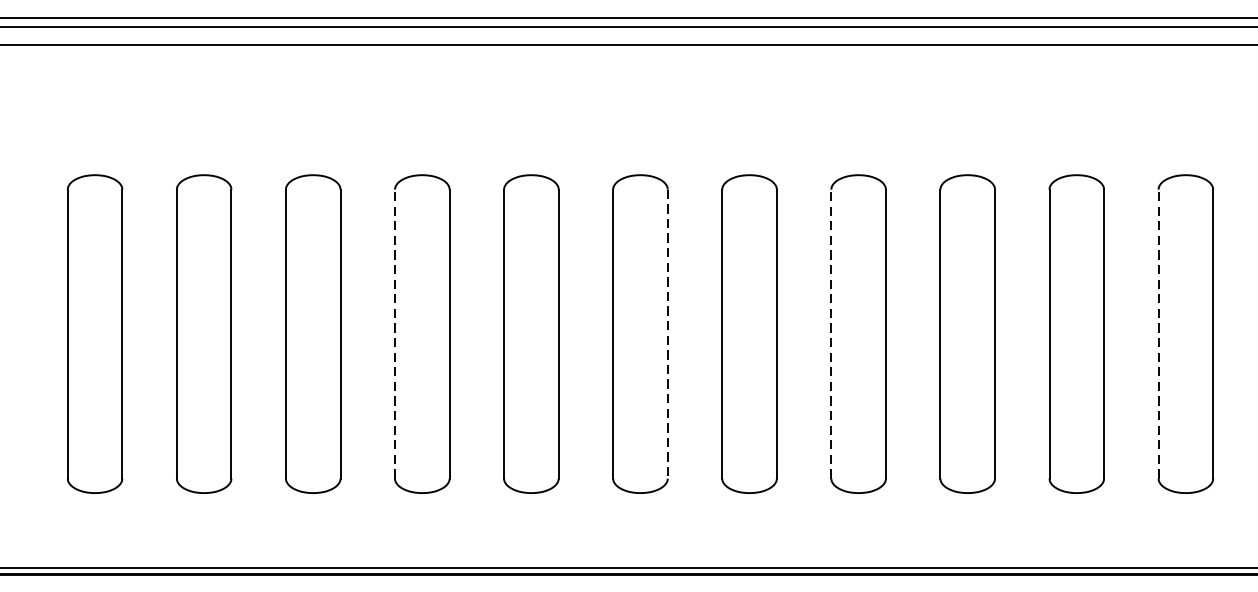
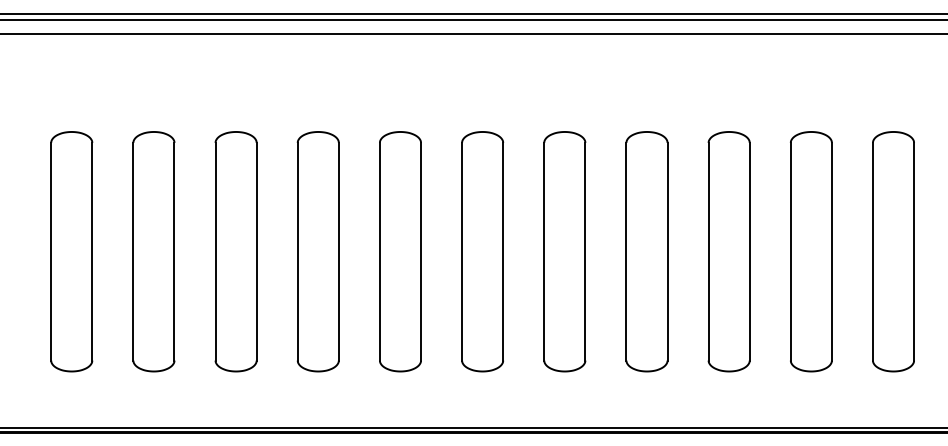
line: (394, 333) -> (297, 251), dashed -> solid
line: (668, 333) -> (503, 251), dashed -> solid
line: (831, 333) -> (626, 251), dashed -> solid
line: (1157, 333) -> (872, 251), dashed -> solid

